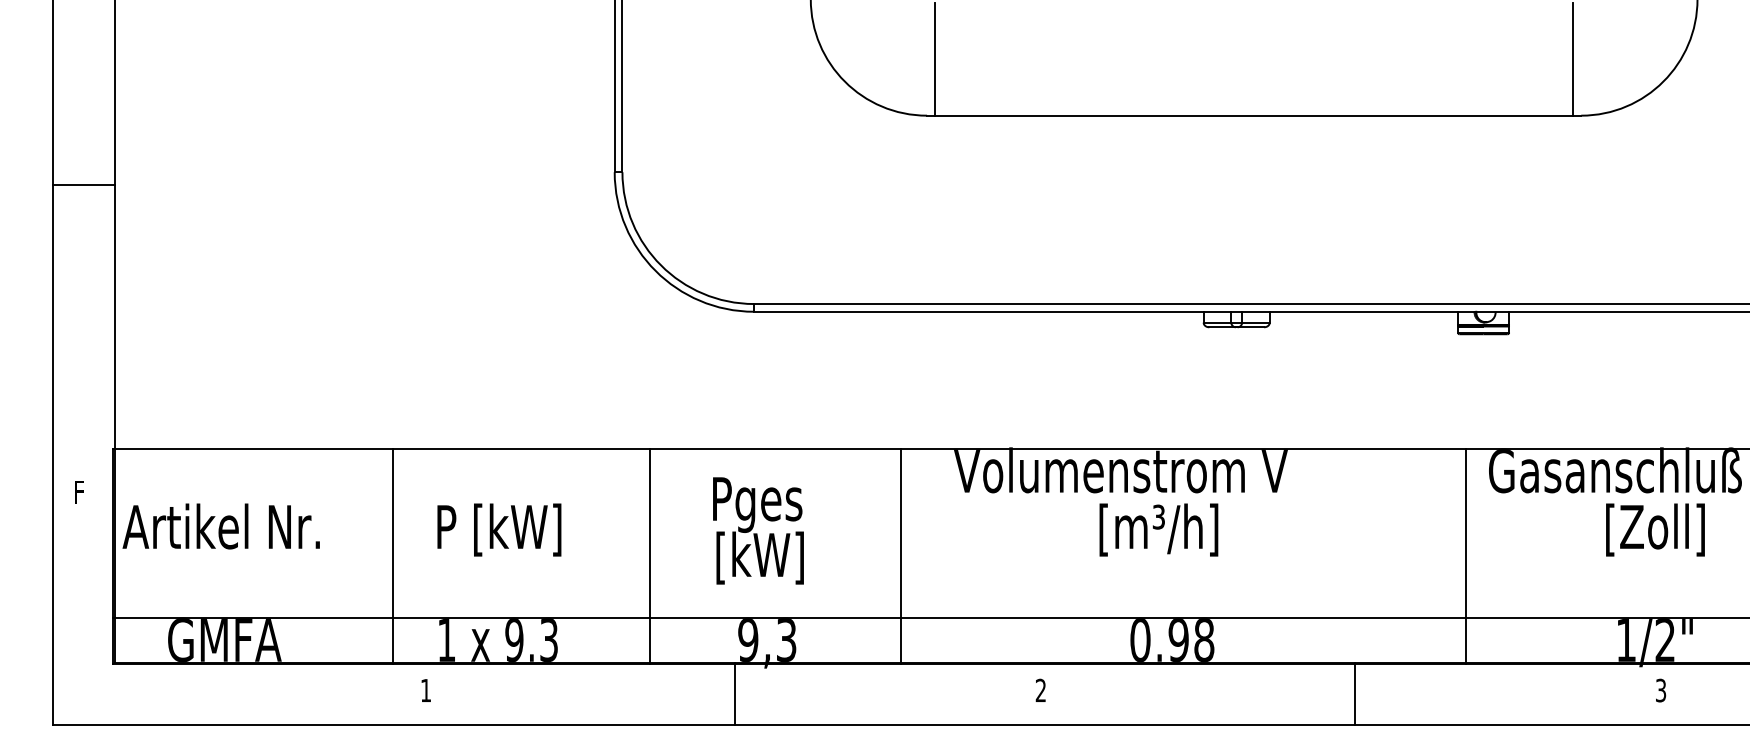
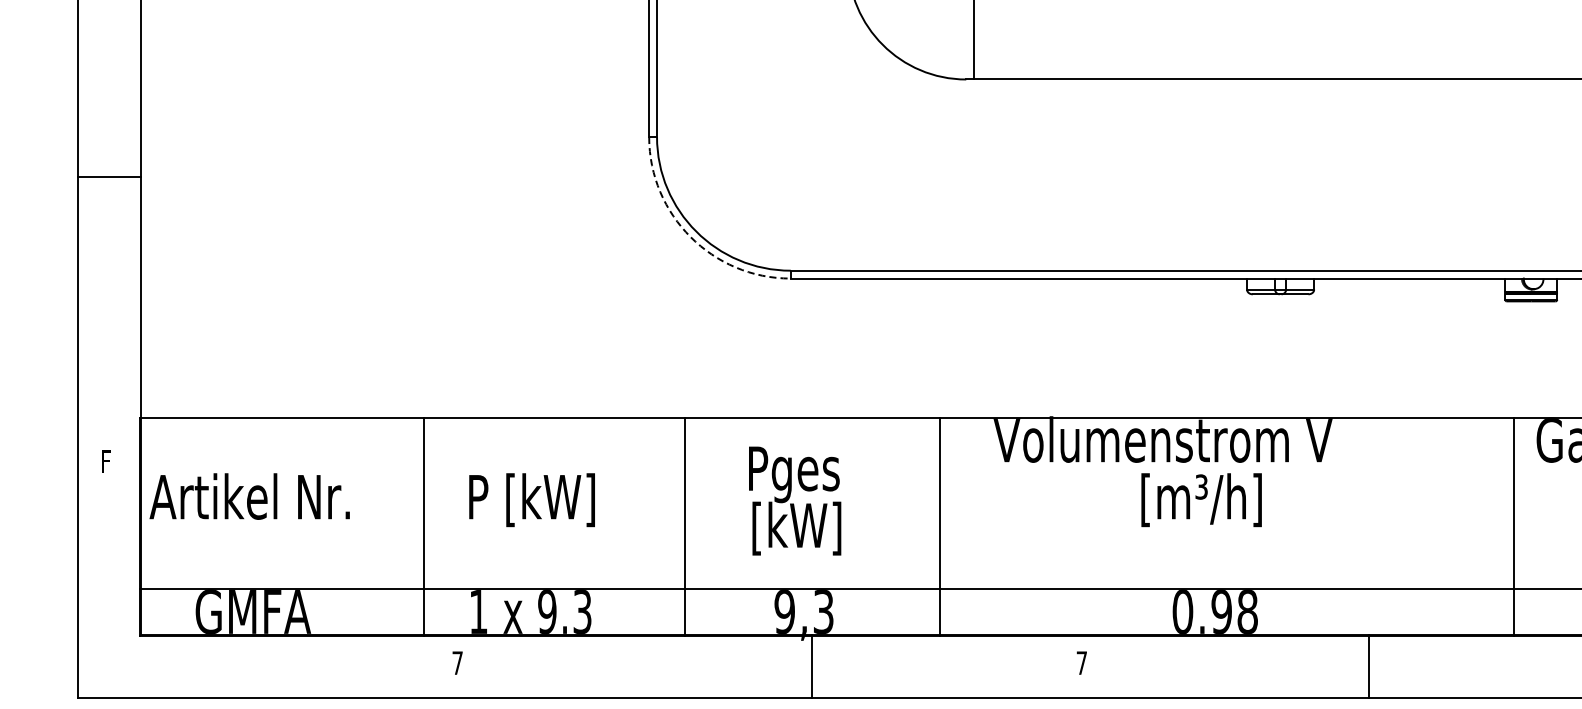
line: (83, 185) -> (109, 177), moved
arc: (655, 270) -> (690, 236), solid -> dashed
text: (1040, 689) -> (1081, 662), 2 -> 7
text: (425, 690) -> (457, 663), 1 -> 7
line: (734, 693) -> (812, 666), moved
line: (1354, 693) -> (1368, 666), moved

